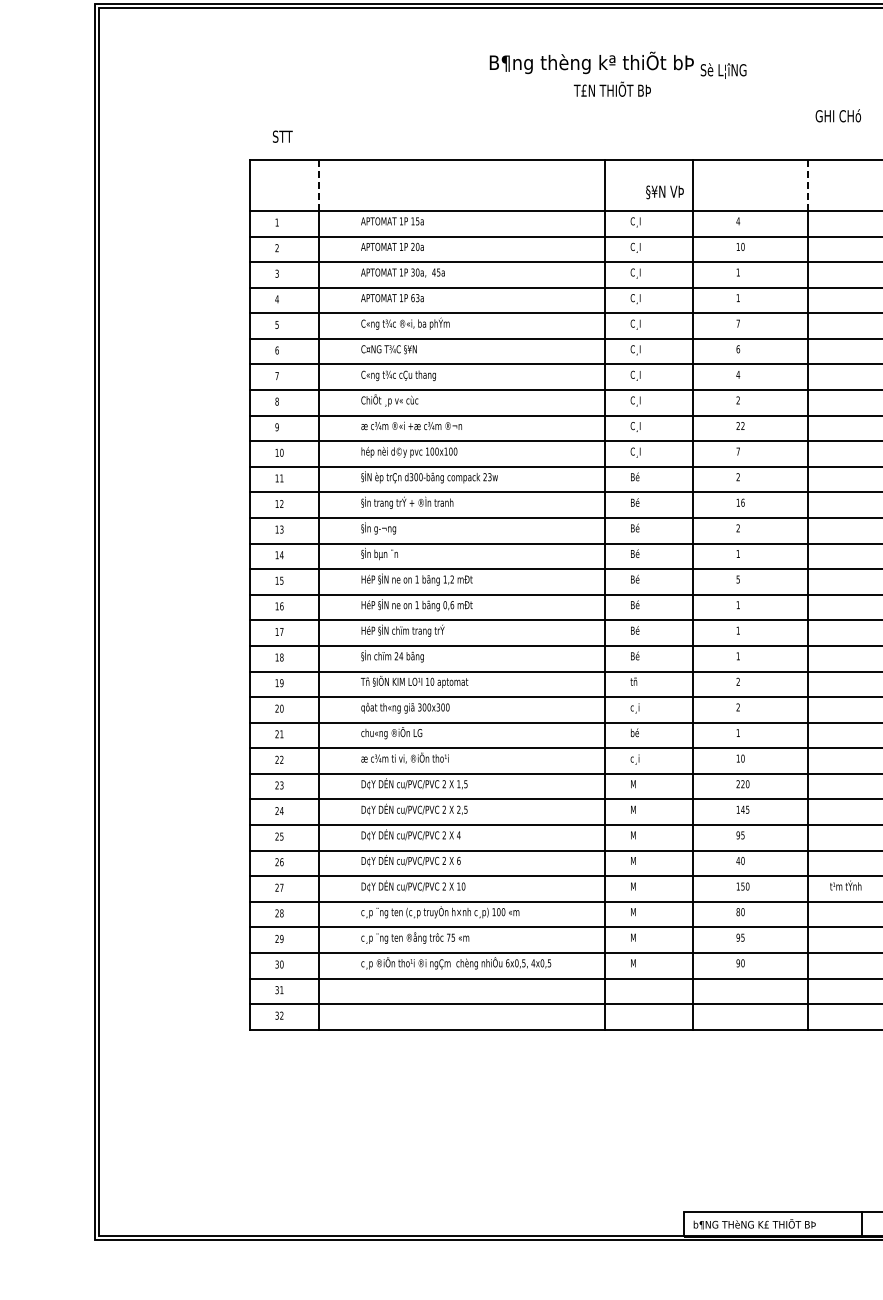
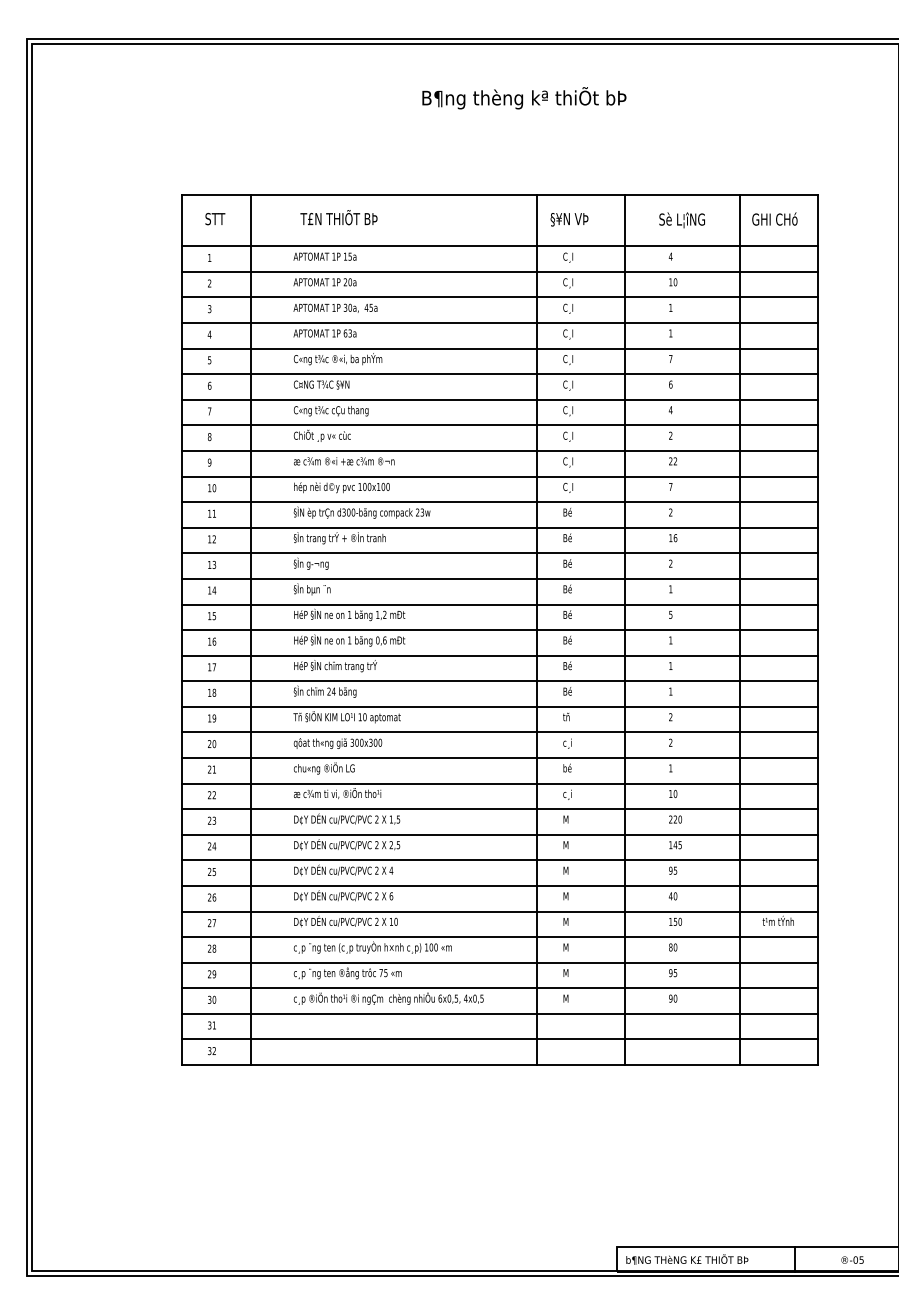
text: (722, 71) -> (681, 220), moved
text: (611, 89) -> (338, 217), moved
text: (837, 115) -> (774, 218), moved
text: (282, 137) -> (215, 219), moved
line: (318, 185) -> (251, 220), dashed -> solid
line: (807, 185) -> (740, 220), dashed -> solid
text: (664, 192) -> (569, 219), moved

